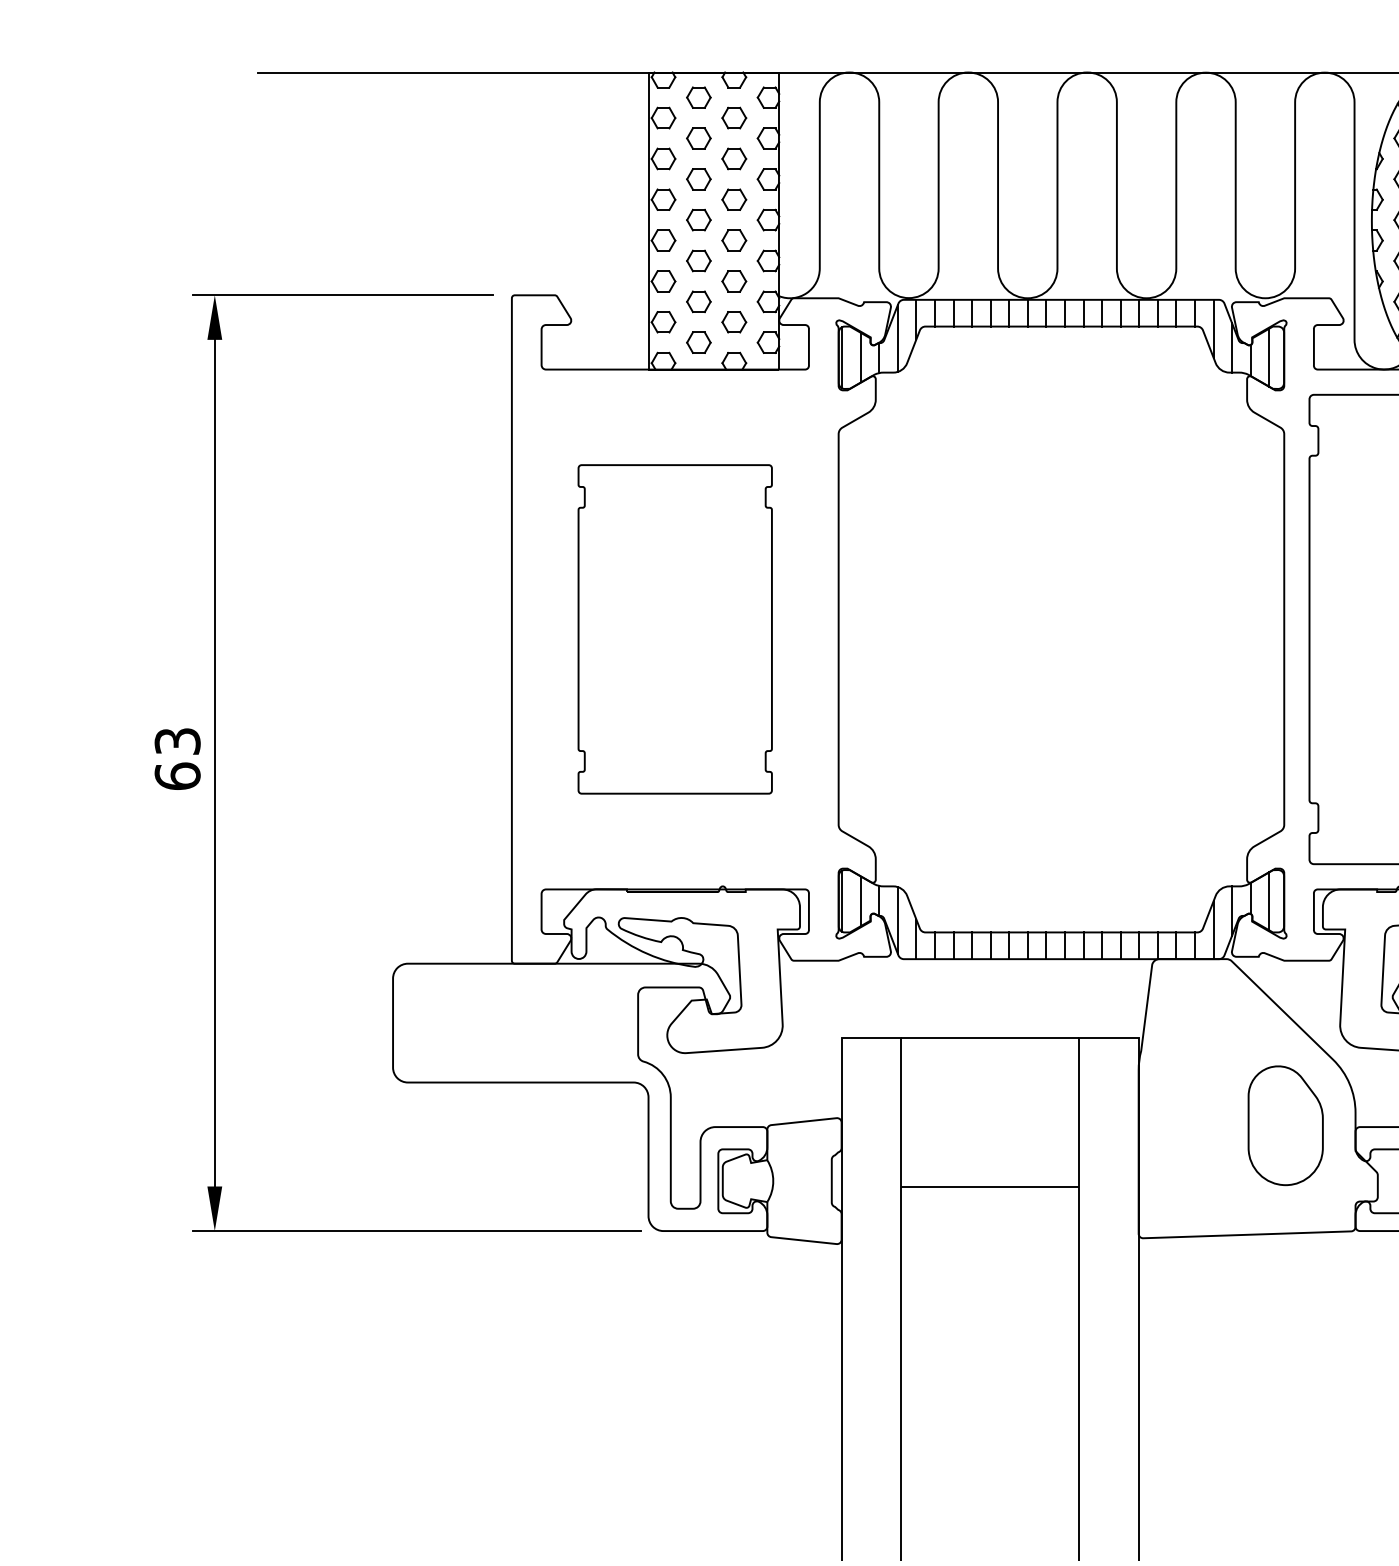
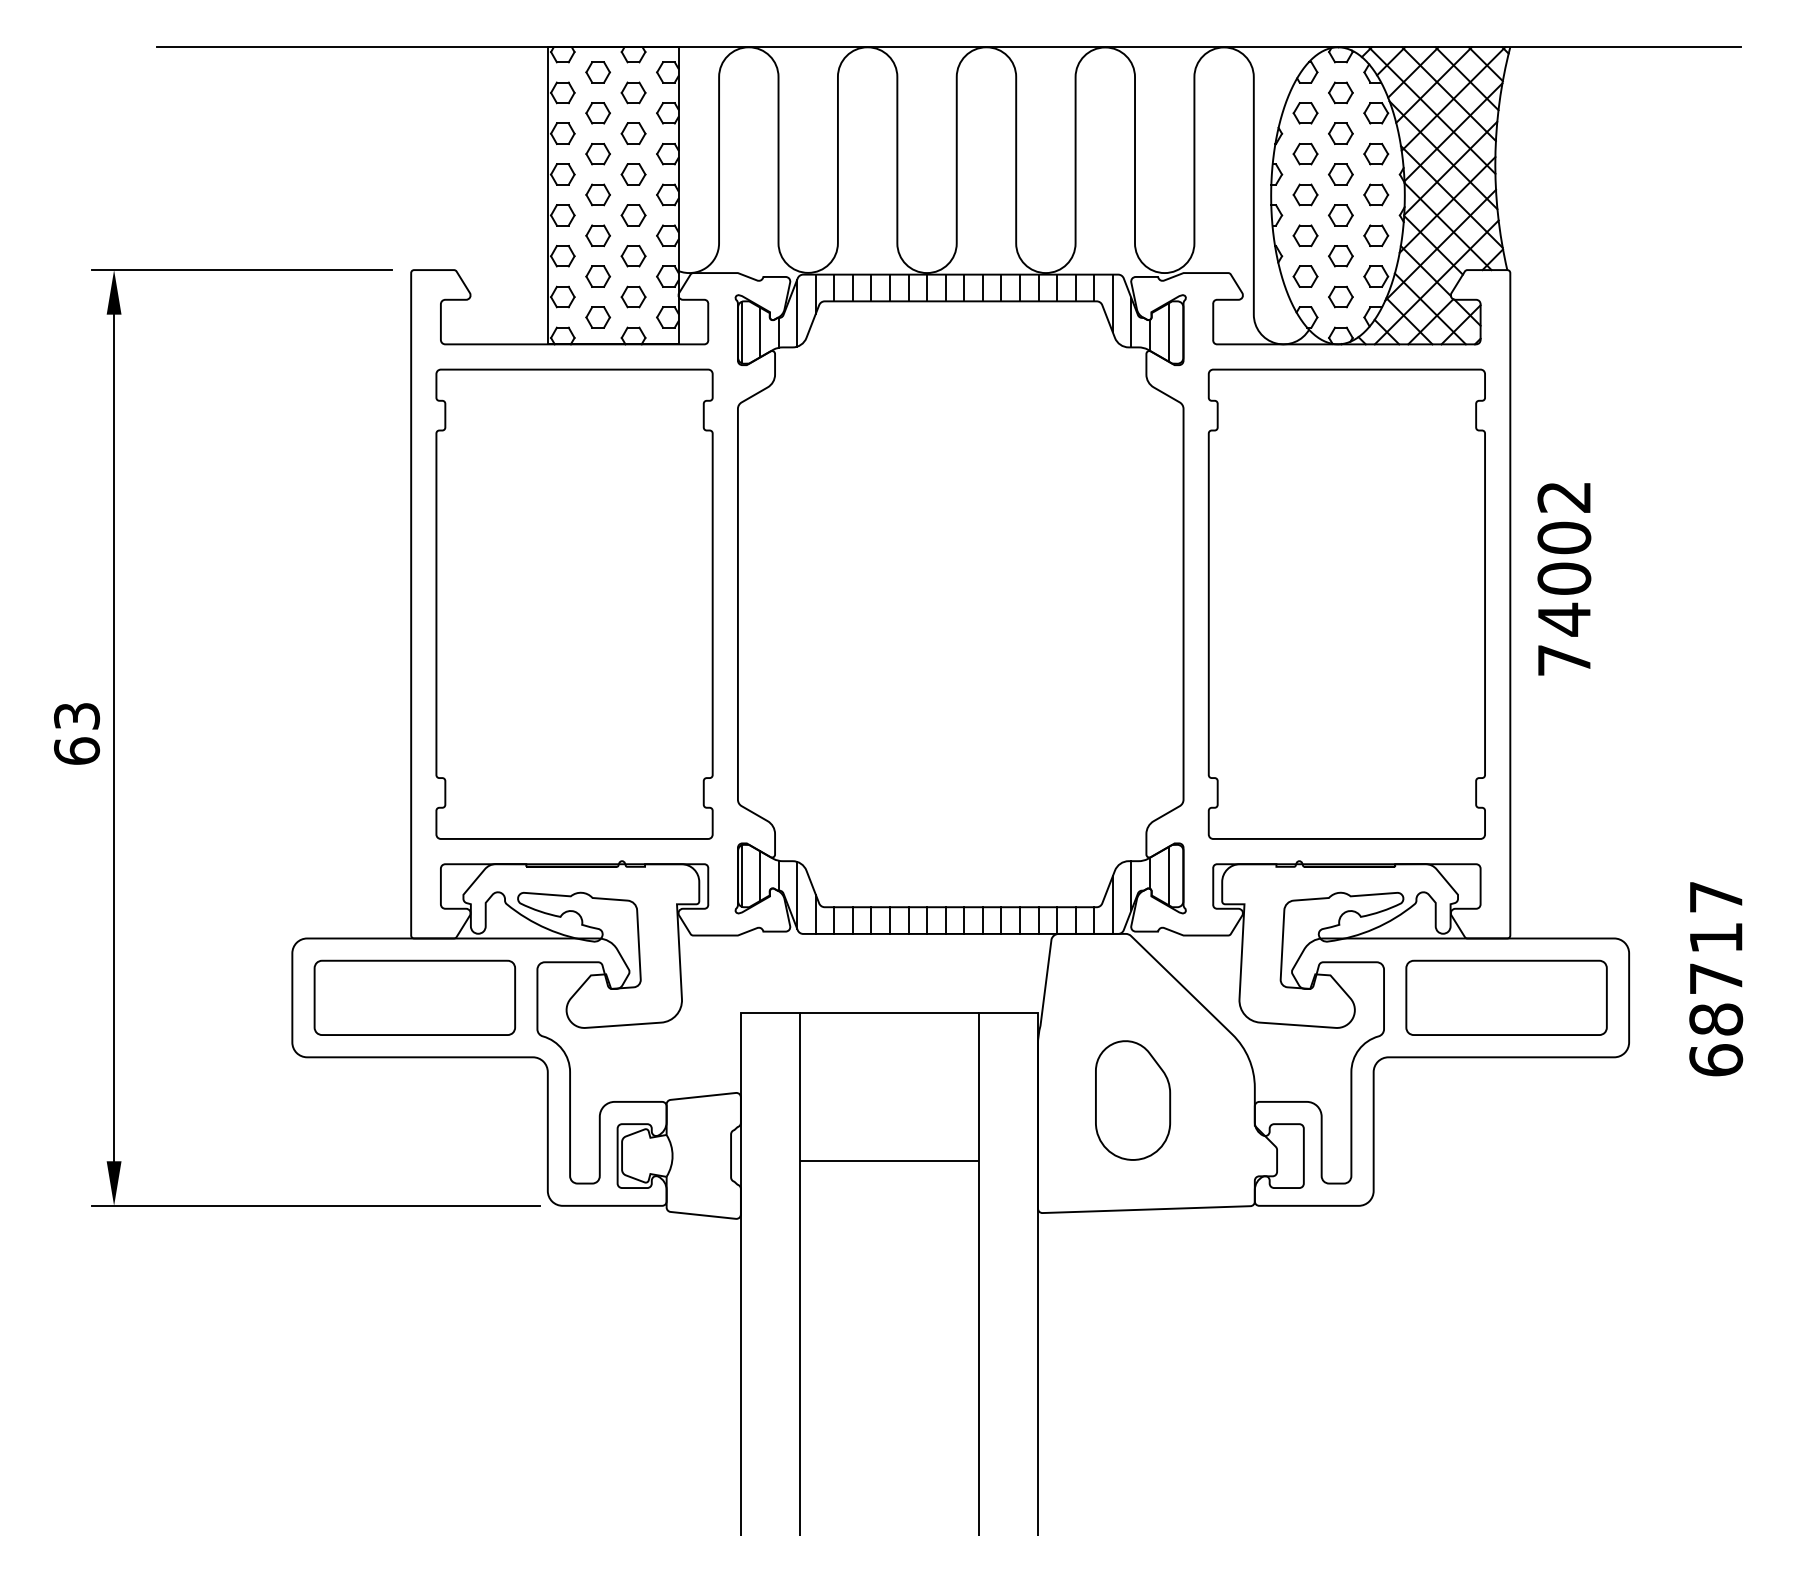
part: (675, 628) -> (574, 603), size x1.43
part: (515, 1022) -> (414, 997), added
part: (1286, 1125) -> (1133, 1100), moved

